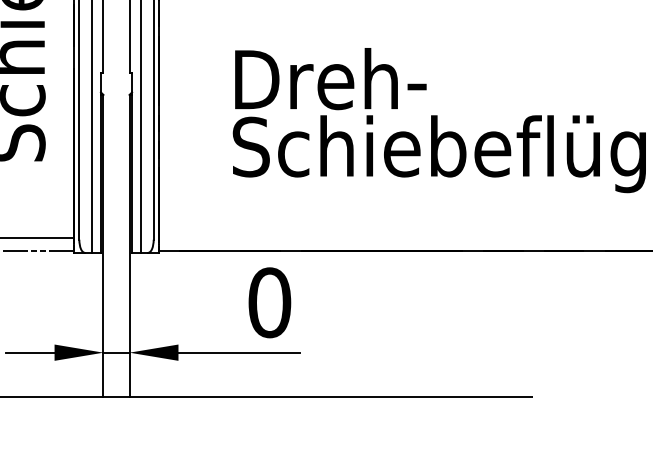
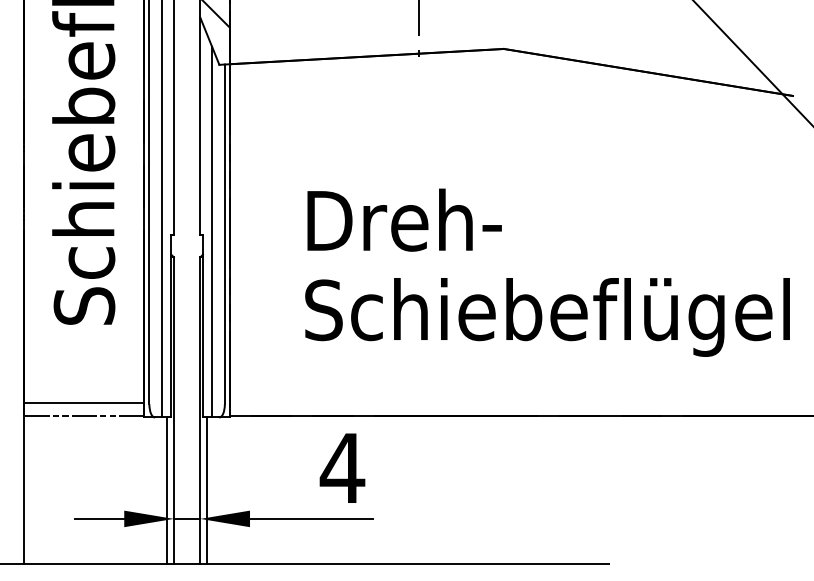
text: (330, 78) -> (404, 219), moved
text: (269, 303) -> (342, 468), 0 -> 4
line: (97, 324) -> (167, 490), added
line: (135, 324) -> (206, 490), added

